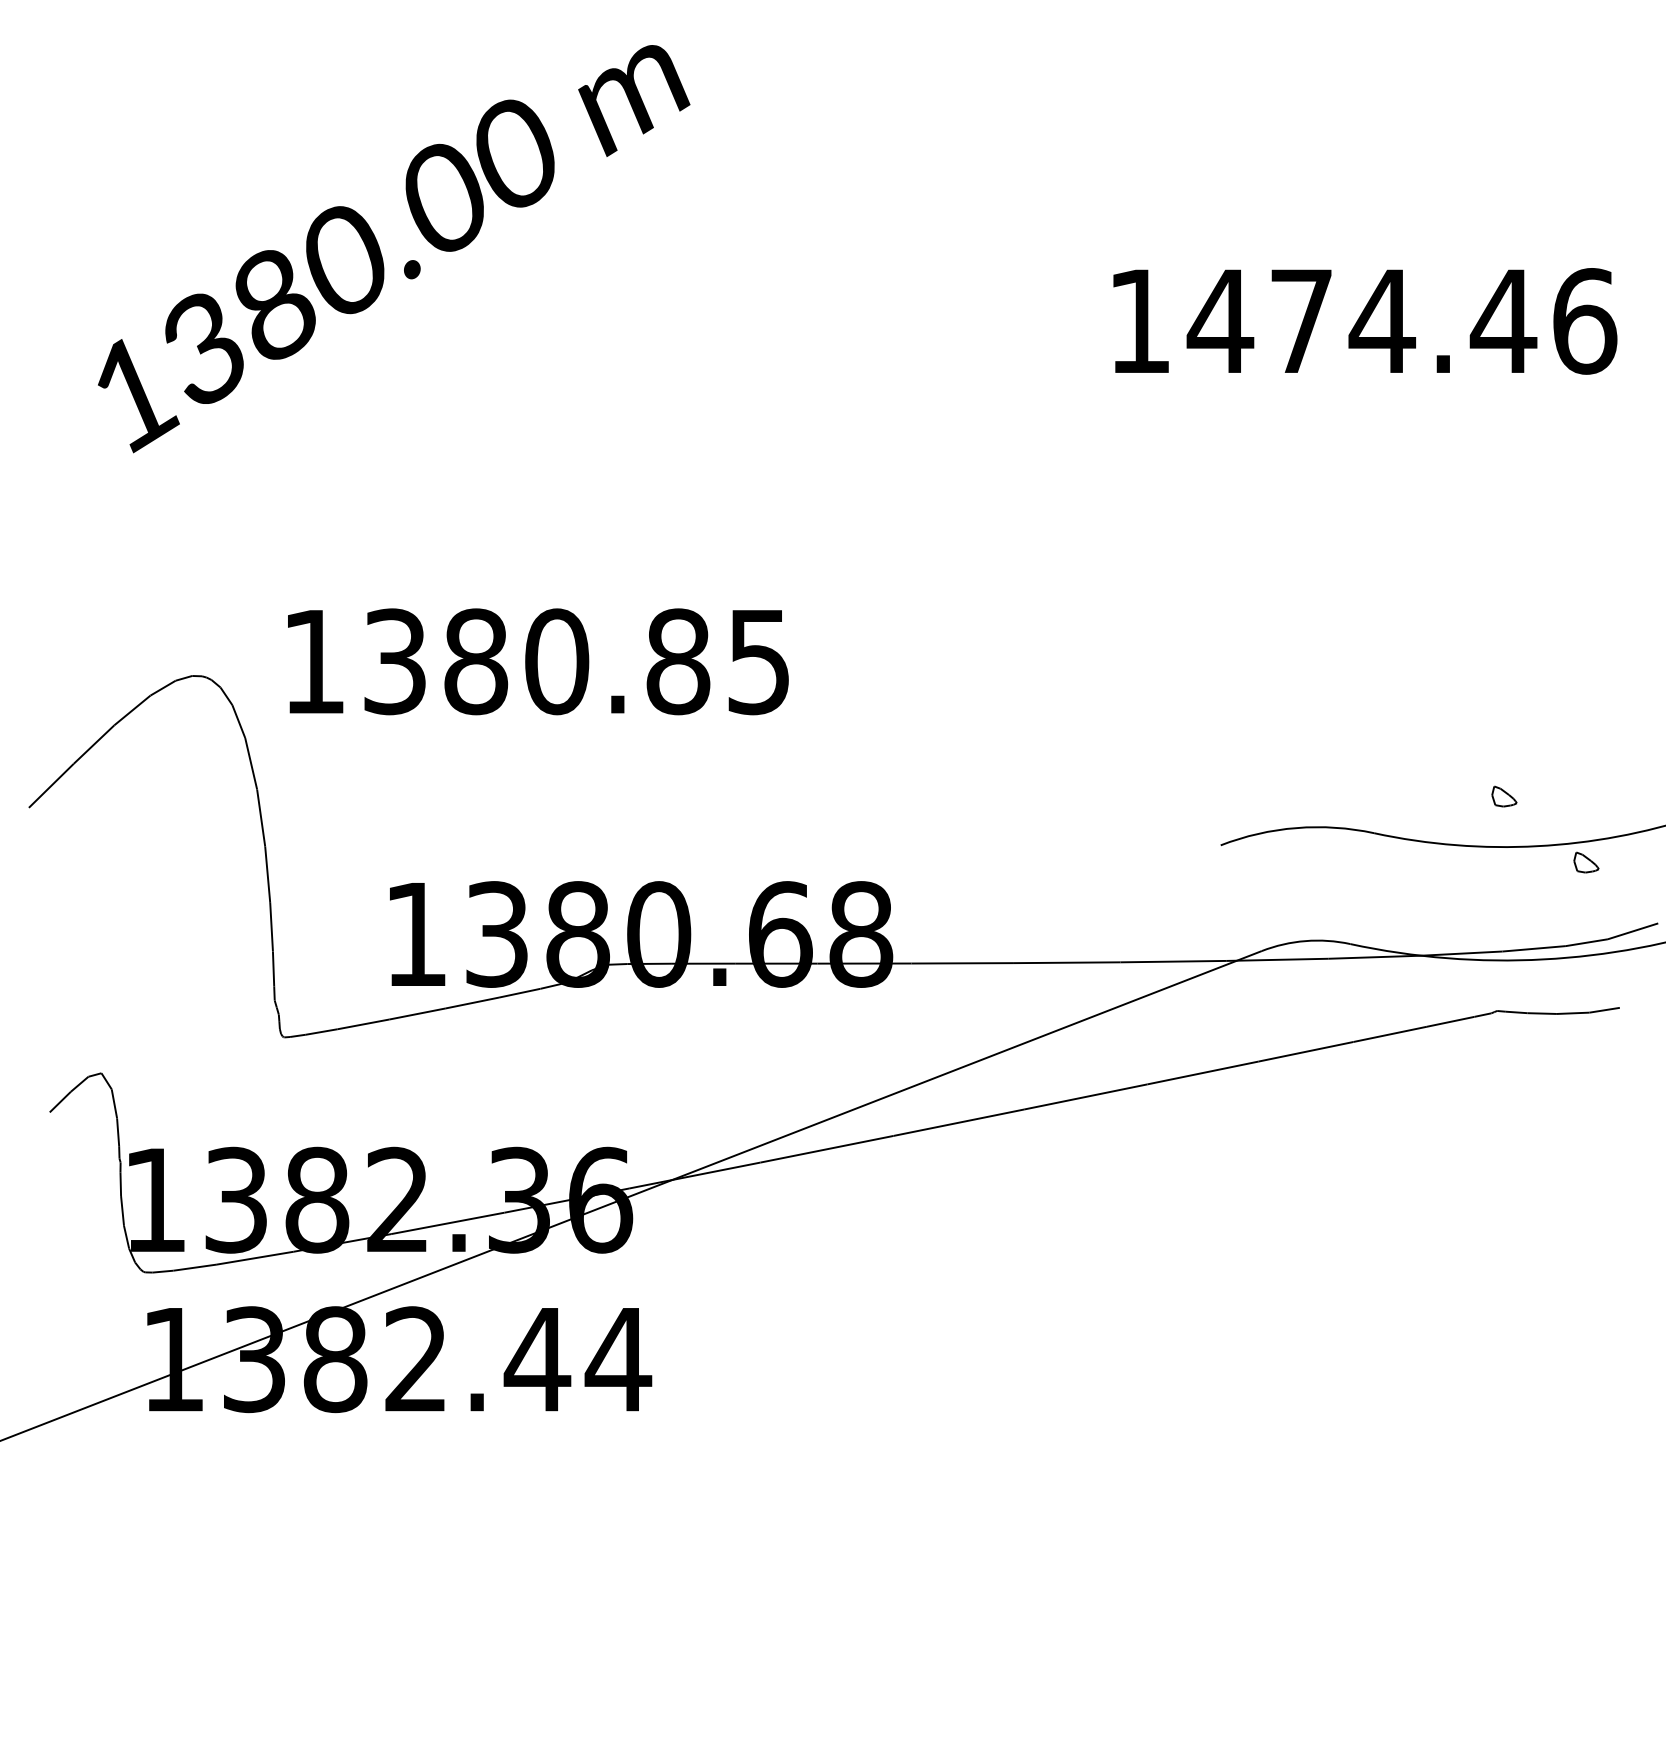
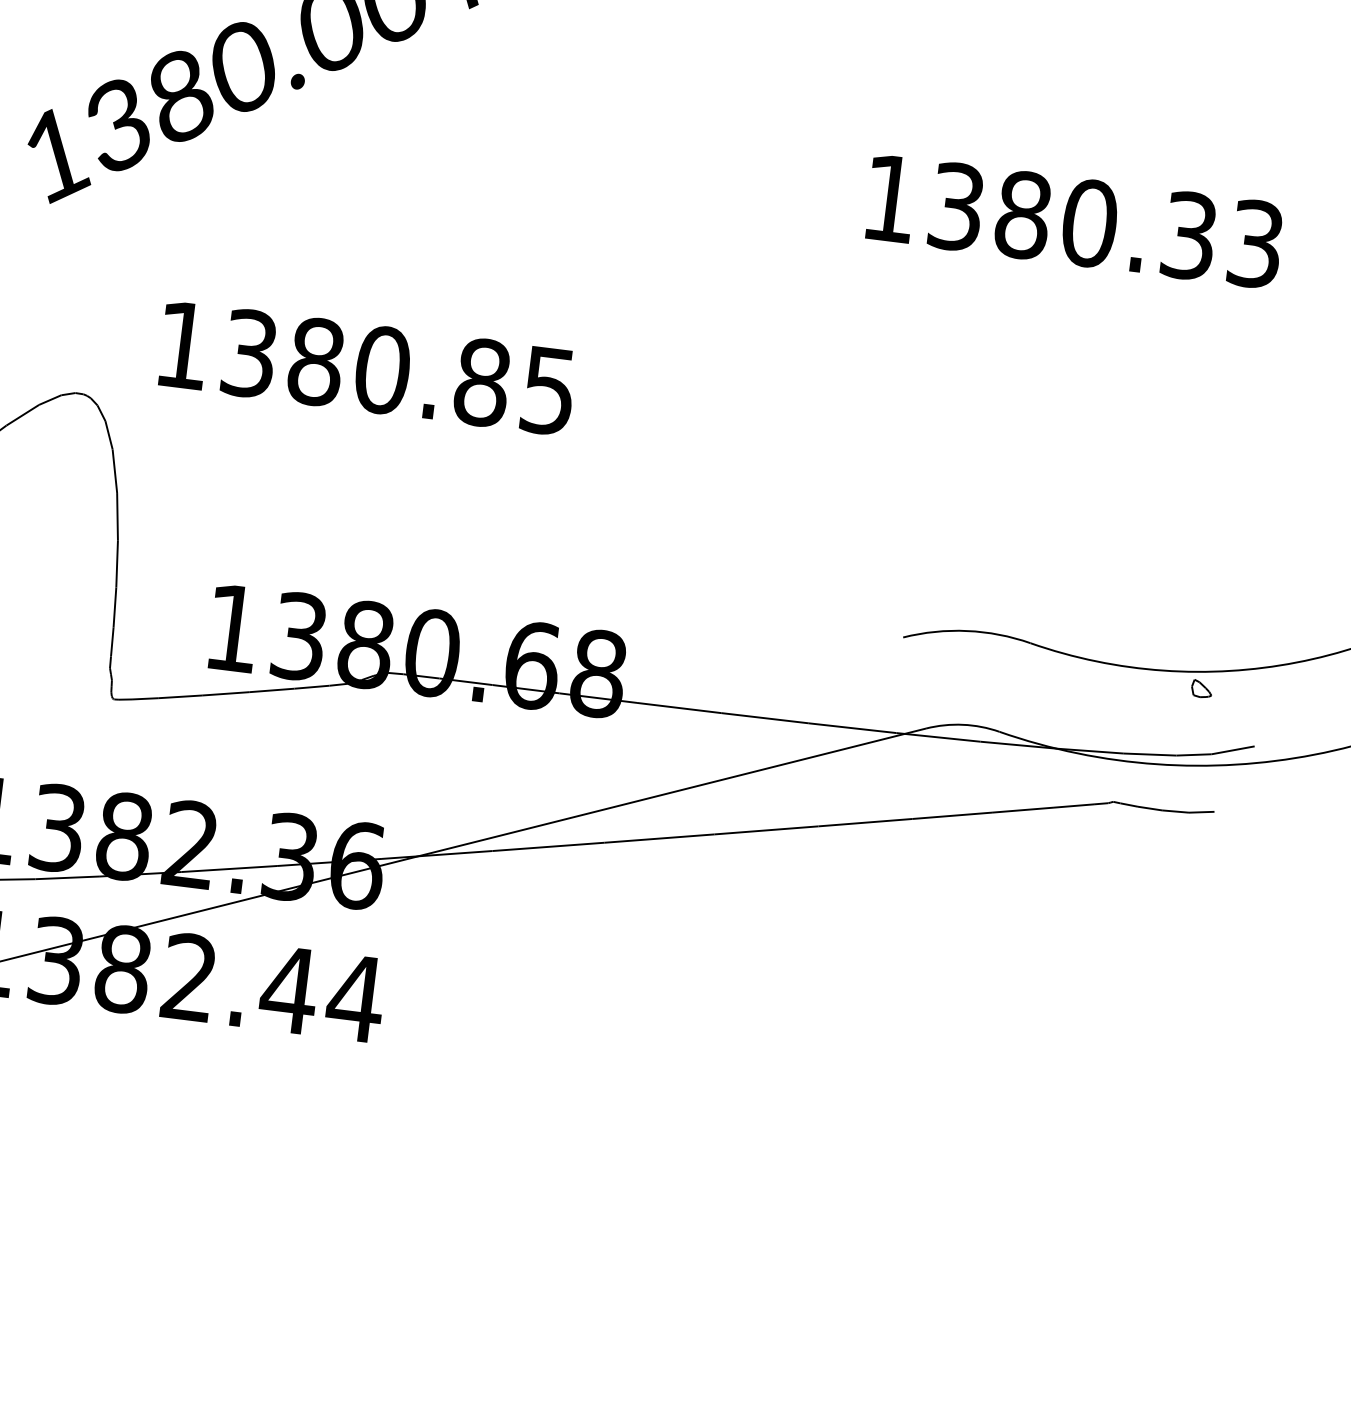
text: (1401, 321) -> (1105, 225), 1474.46 -> 1380.33
text: (538, 661) -> (367, 368), moved
part: (1504, 796) -> (1141, 626), removed

